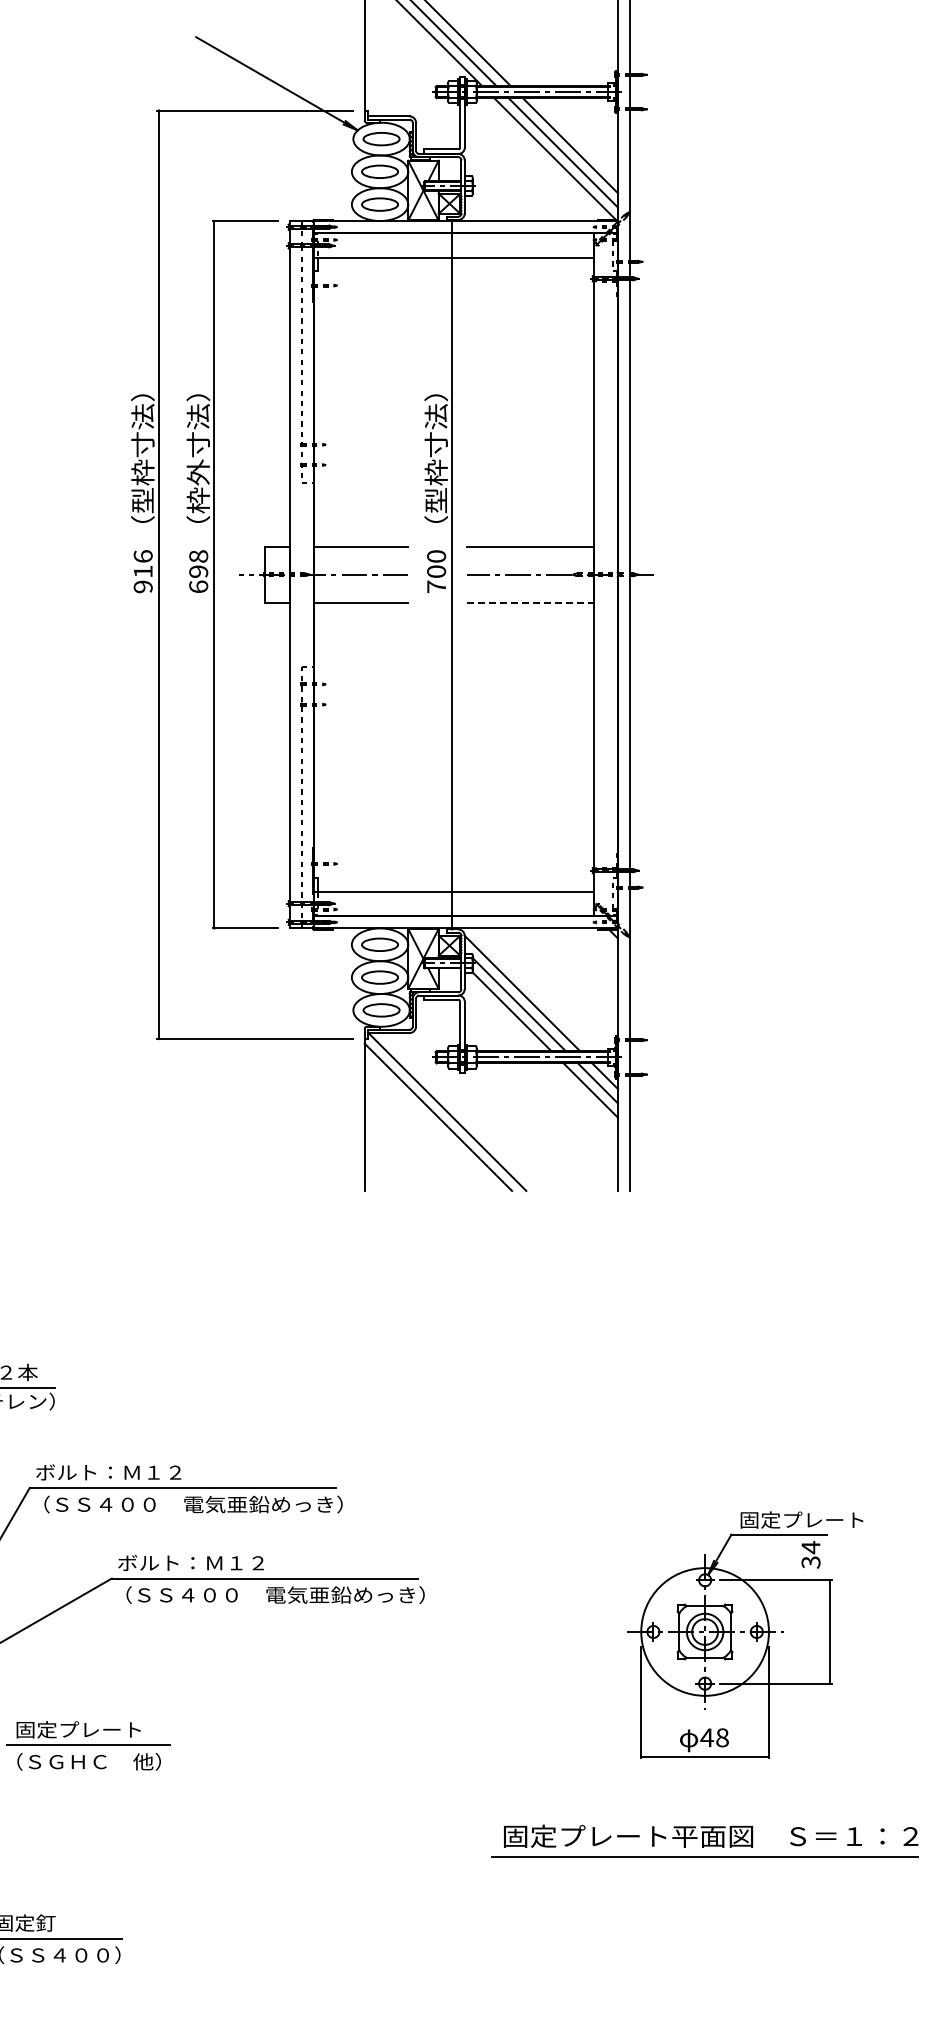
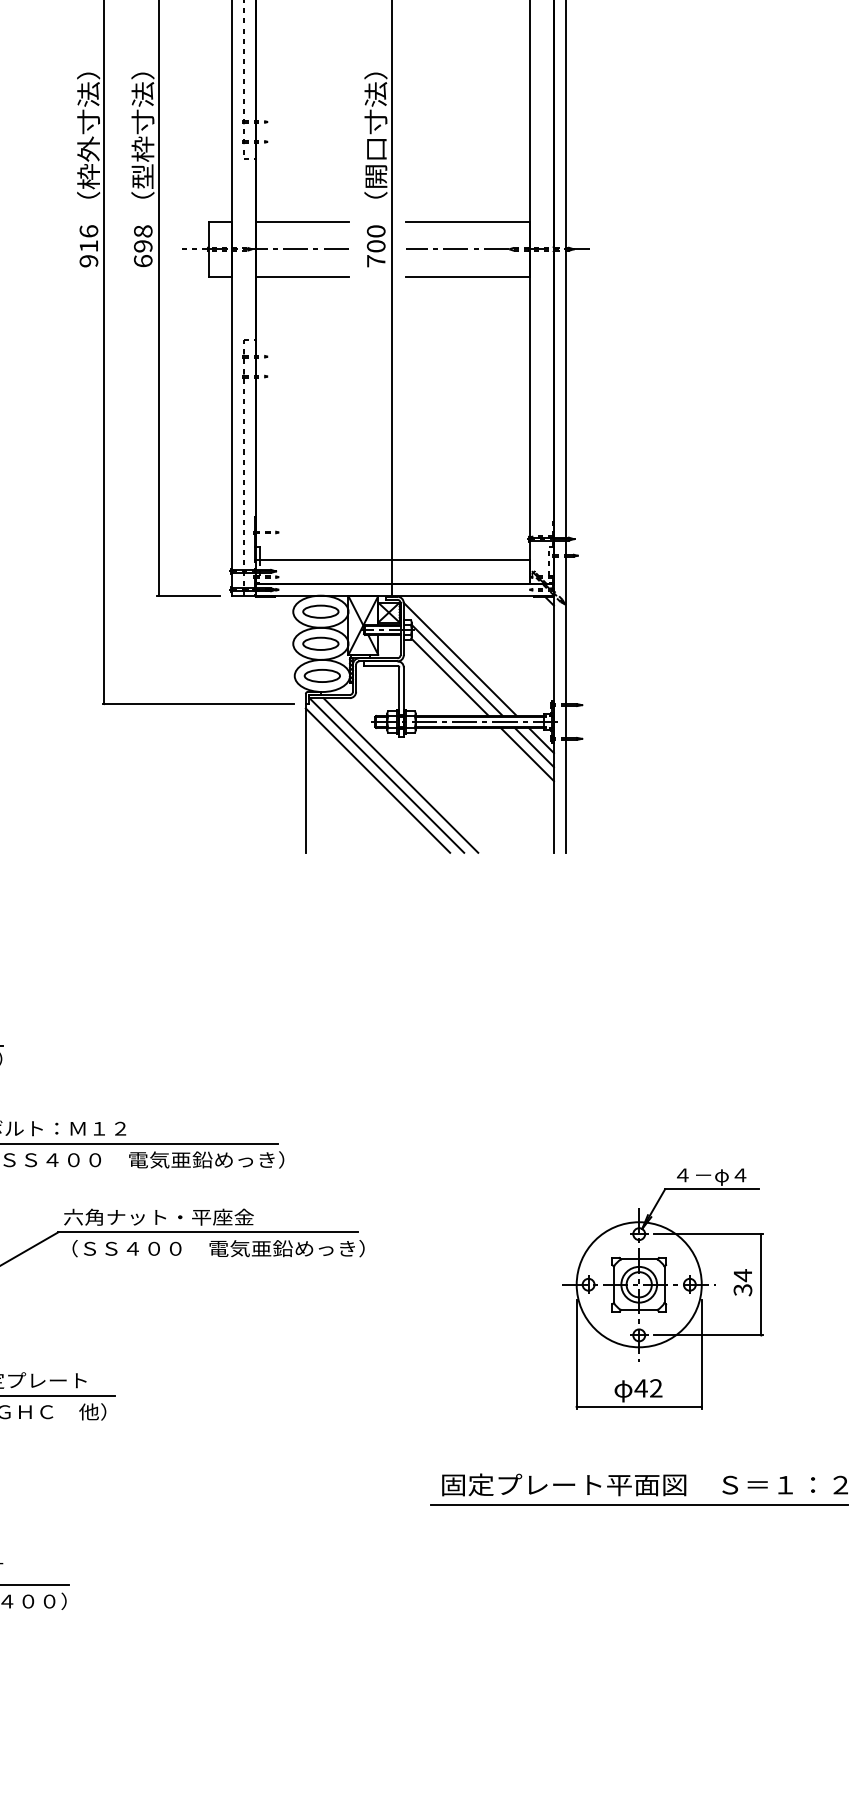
text: (142, 486) -> (88, 162), （型枠寸法） -> （枠外寸法）
text: (197, 486) -> (142, 162), （枠外寸法） -> （型枠寸法）
text: (435, 486) -> (375, 162), （型枠寸法） -> （開口寸法）
line: (530, 602) -> (468, 276), dashed -> solid
line: (461, 1111) -> (400, 775), added
text: (801, 1520) -> (733, 1175), 固定プレート -> ４－φ４
text: (810, 1554) -> (742, 1282), moved
text: (214, 1562) -> (158, 1216), ボルト：Ｍ１２ -> 六角ナット・平座金
text: (722, 1737) -> (656, 1388), 48 -> 42

